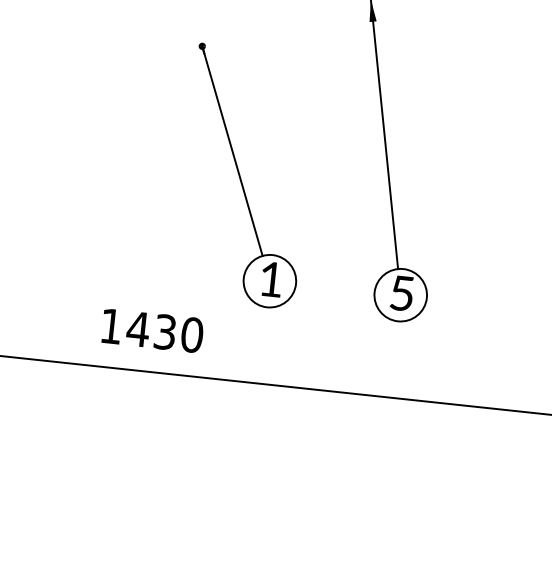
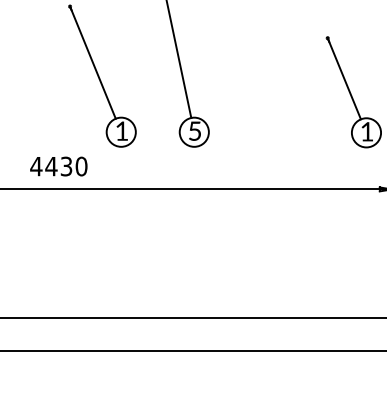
text: (111, 326) -> (36, 166), 1430 -> 4430

